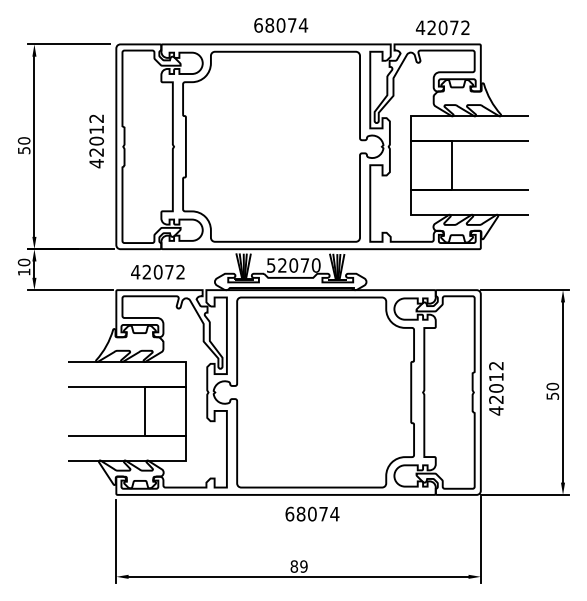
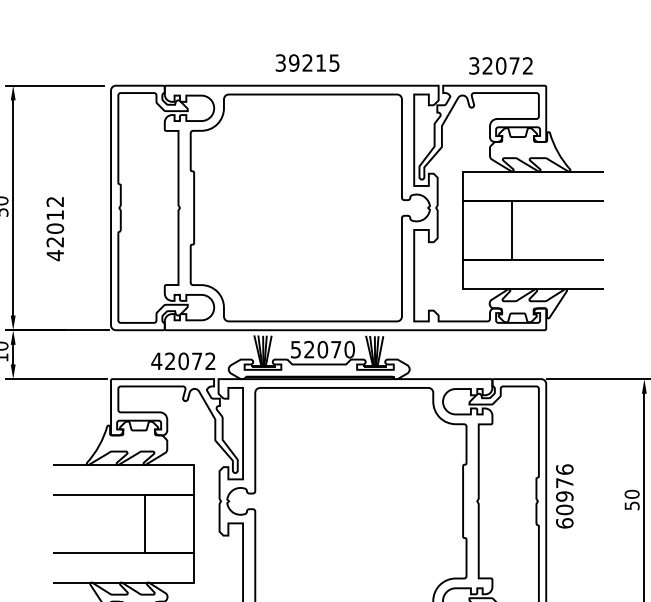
text: (281, 25) -> (308, 63), 68074 -> 39215
text: (420, 27) -> (474, 65), 42072 -> 32072
text: (96, 141) -> (55, 229), moved
text: (157, 271) -> (182, 360), moved
text: (496, 388) -> (564, 496), 42012 -> 60976

